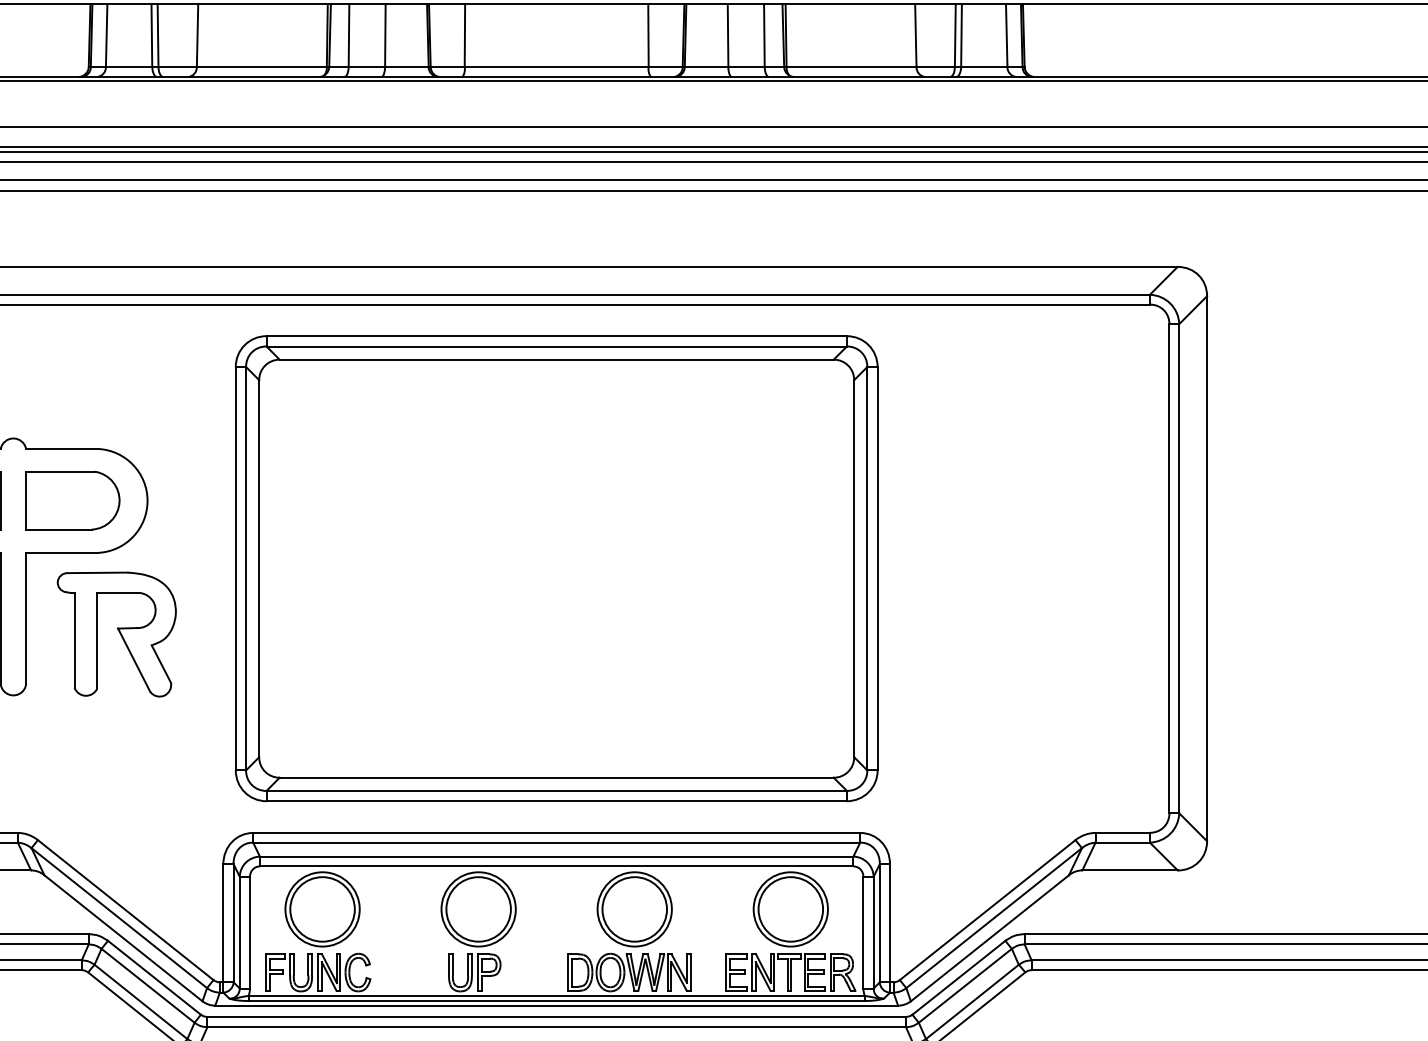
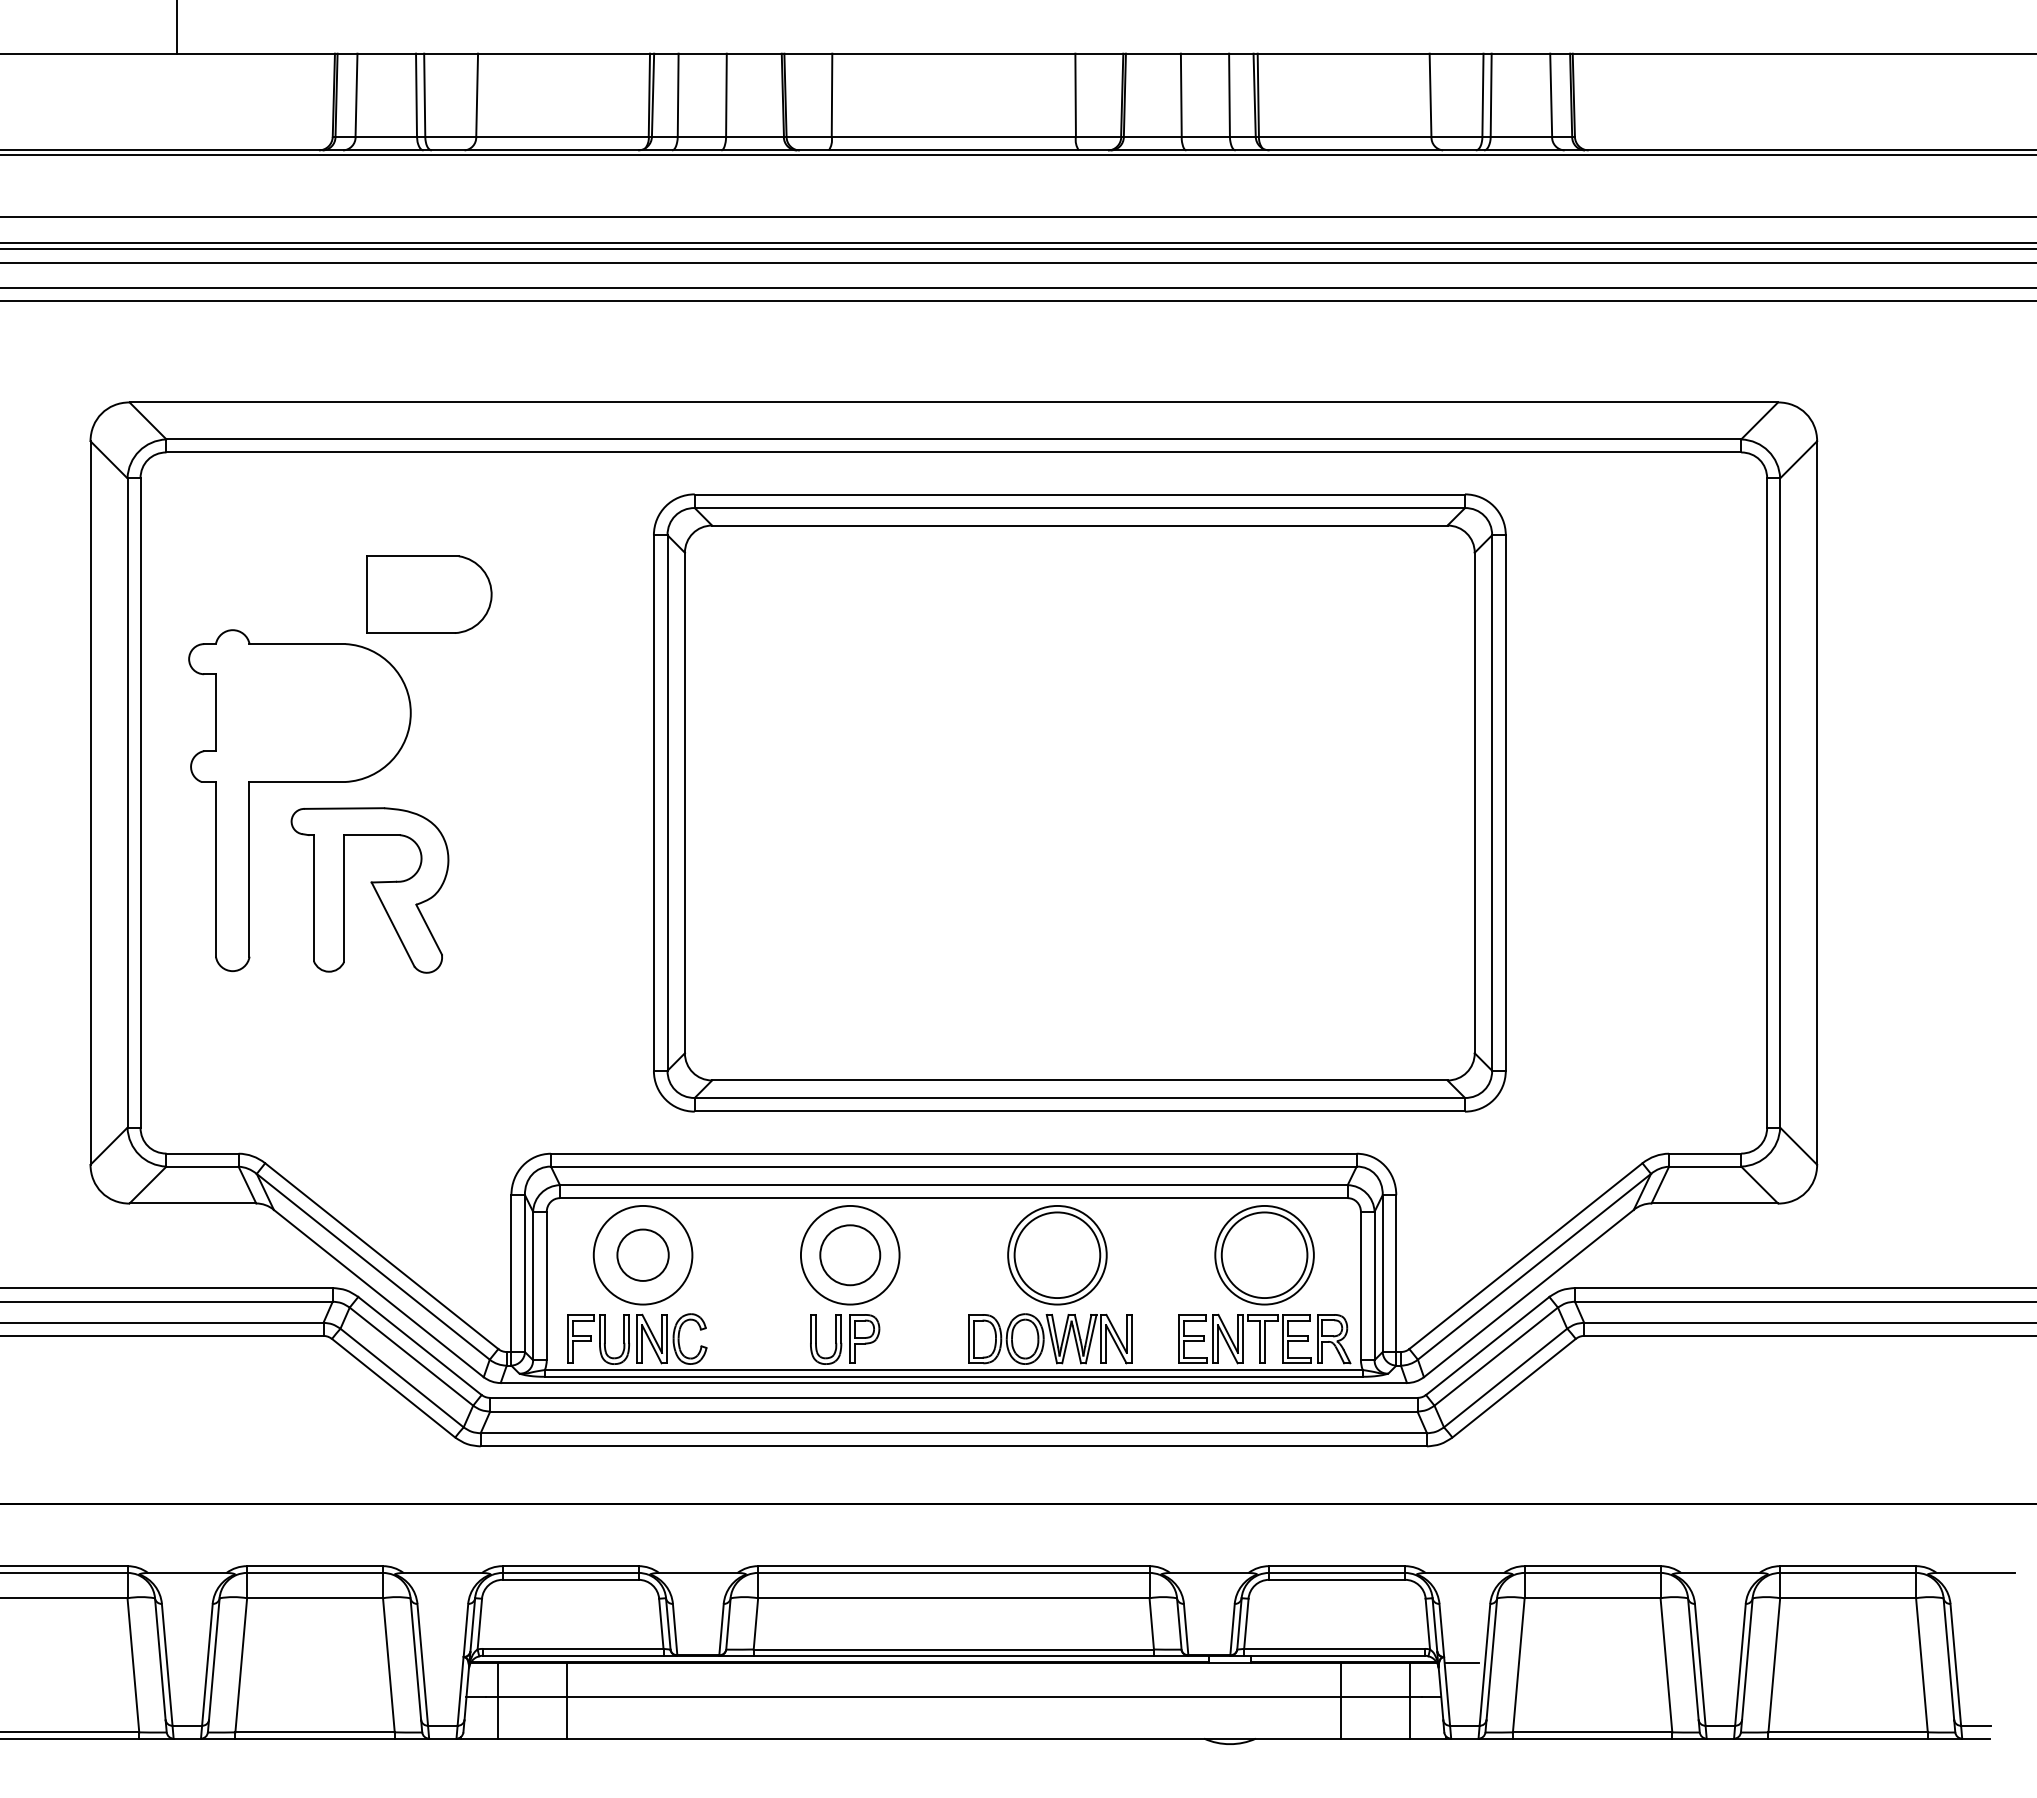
part: (72, 500) -> (429, 594), moved
part: (556, 568) -> (1079, 802), moved
circle: (322, 909) -> (642, 1255), size x0.6
circle: (478, 909) -> (850, 1255), size x0.7

